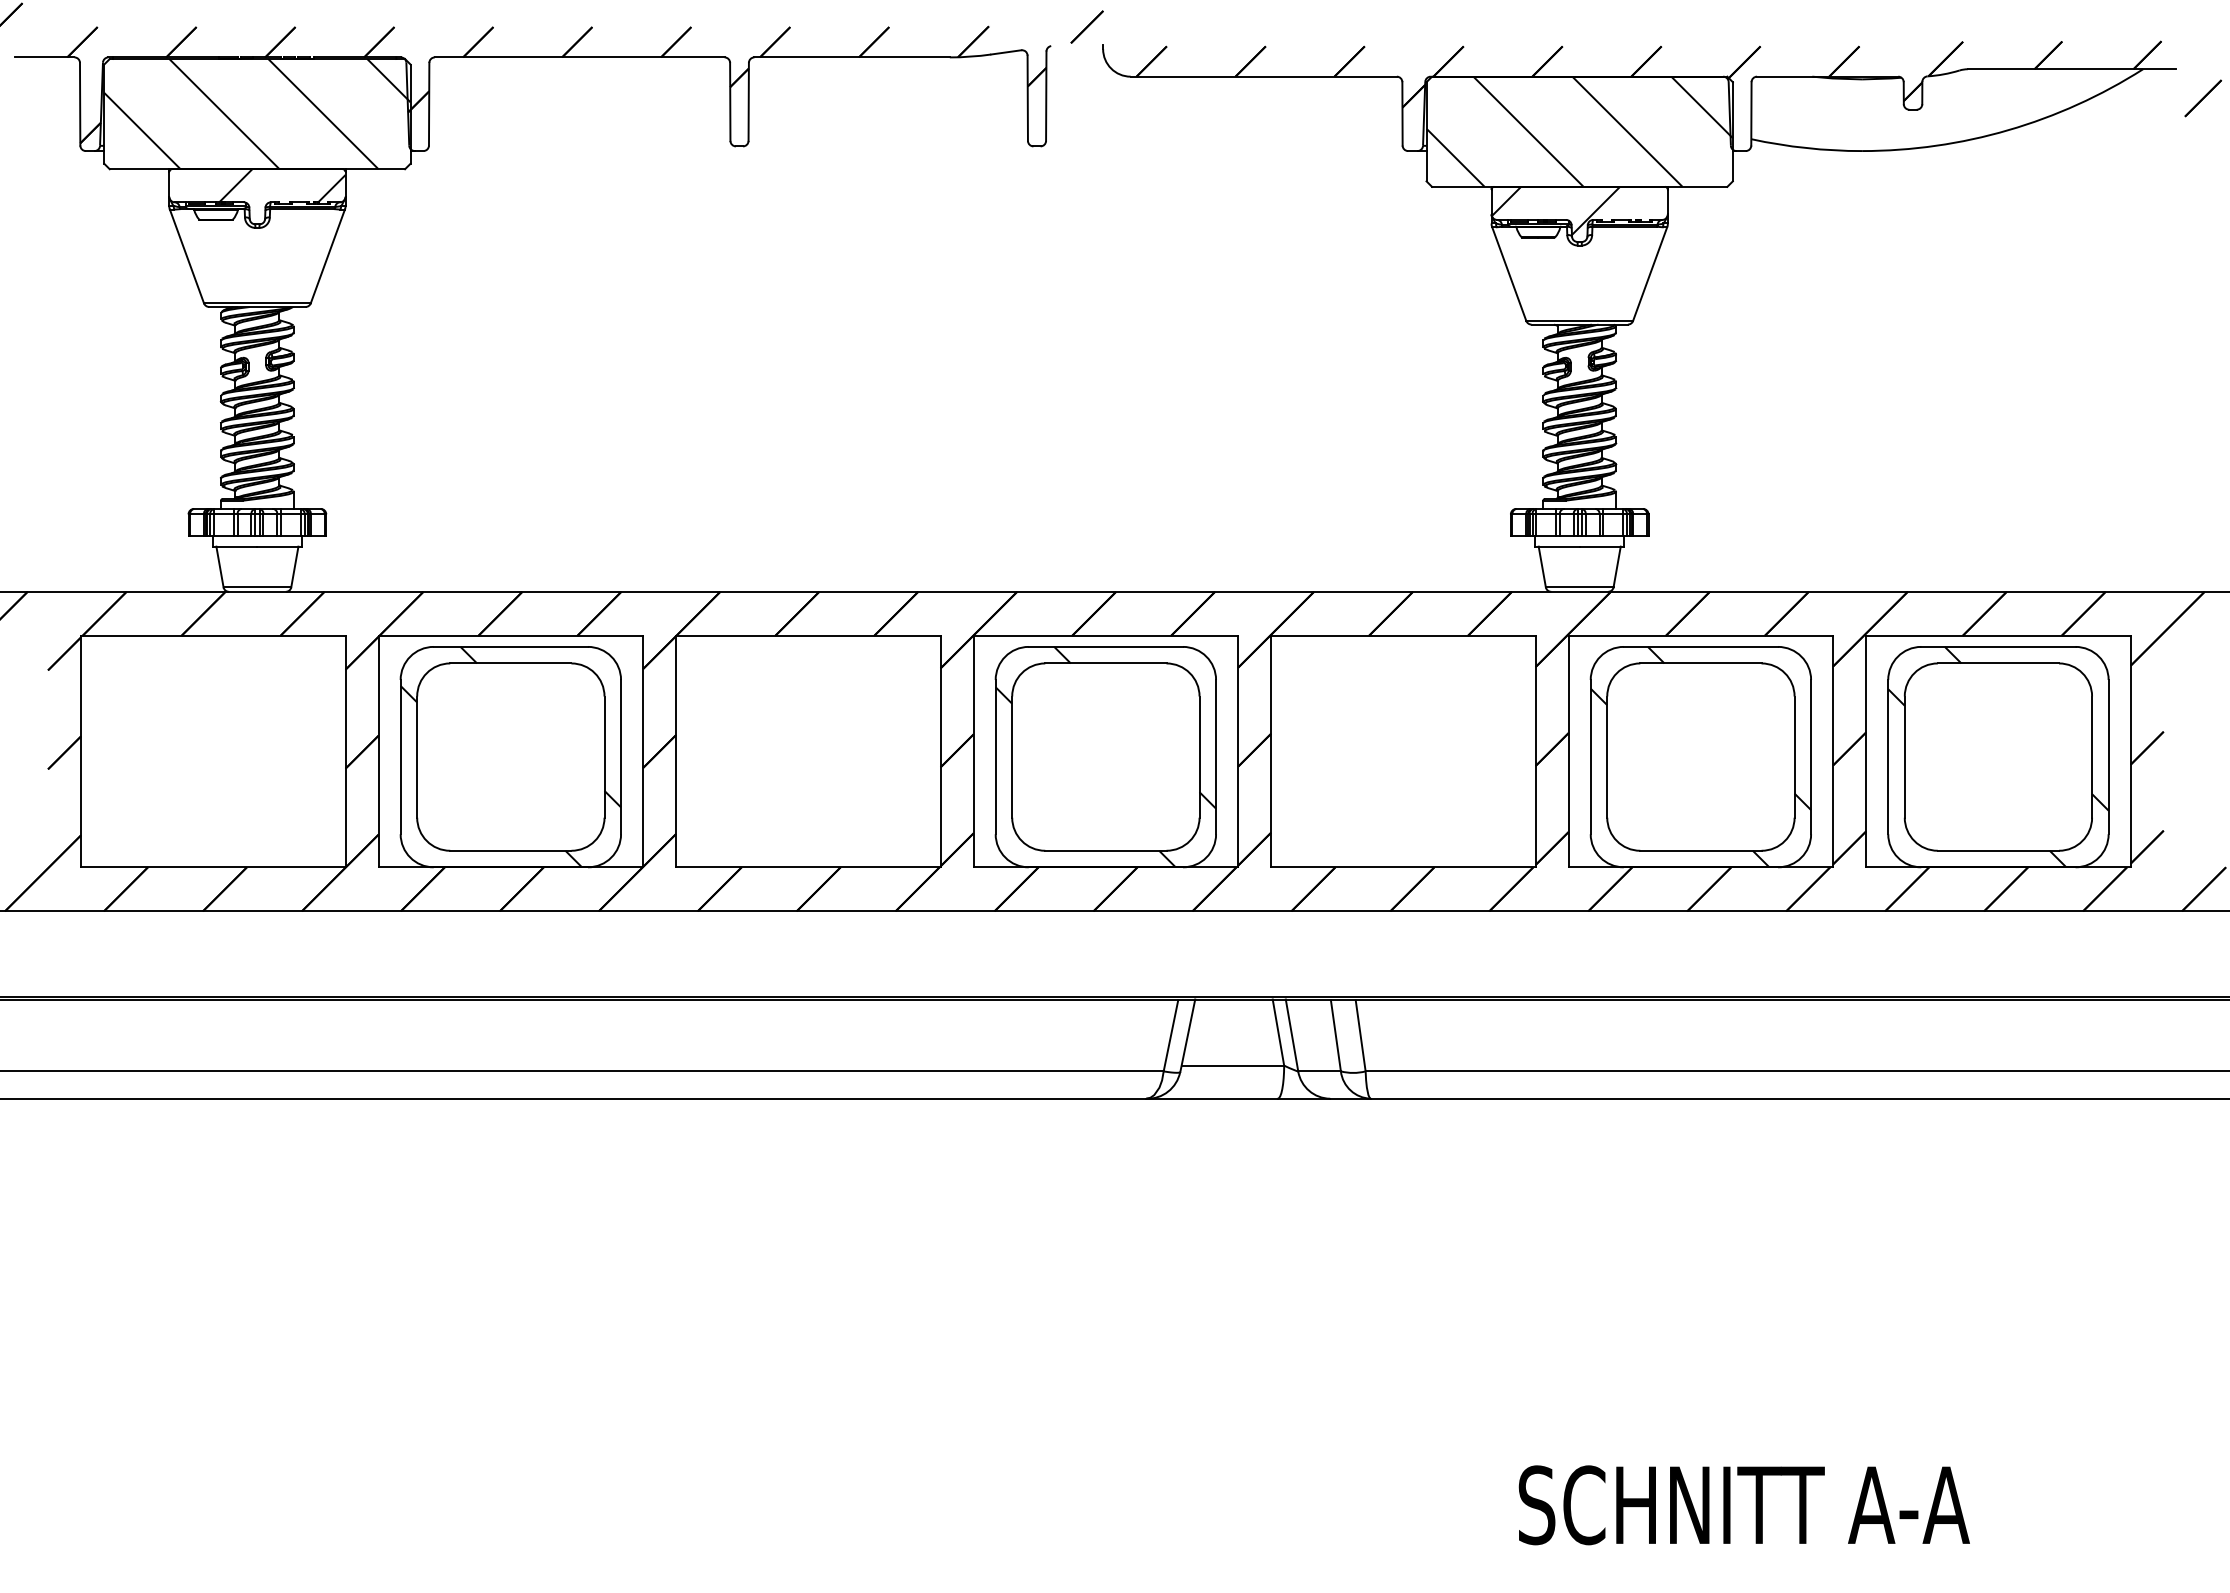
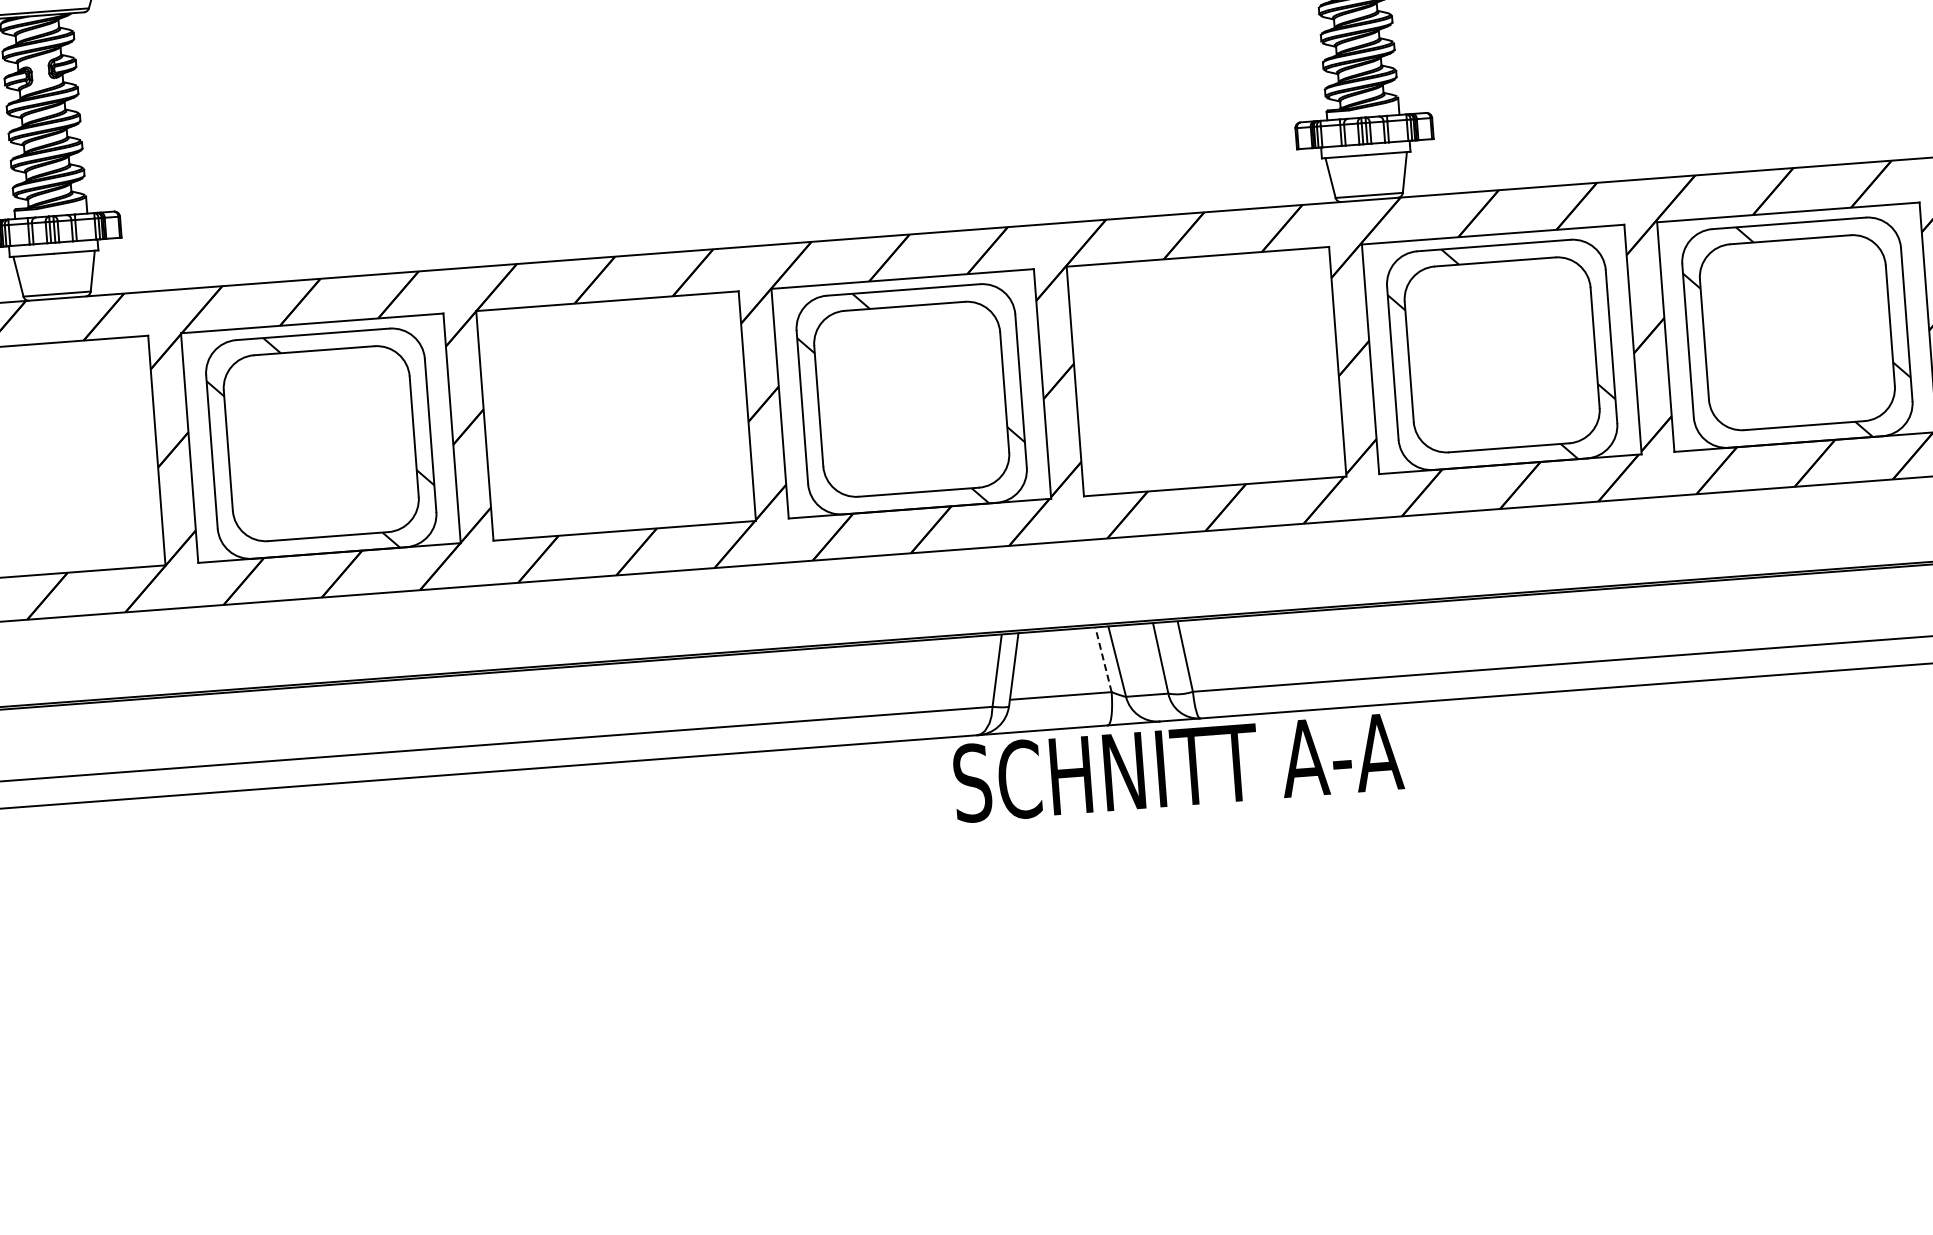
line: (1278, 1032) -> (1103, 659), solid -> dashed
text: (1743, 1505) -> (1177, 767), moved

